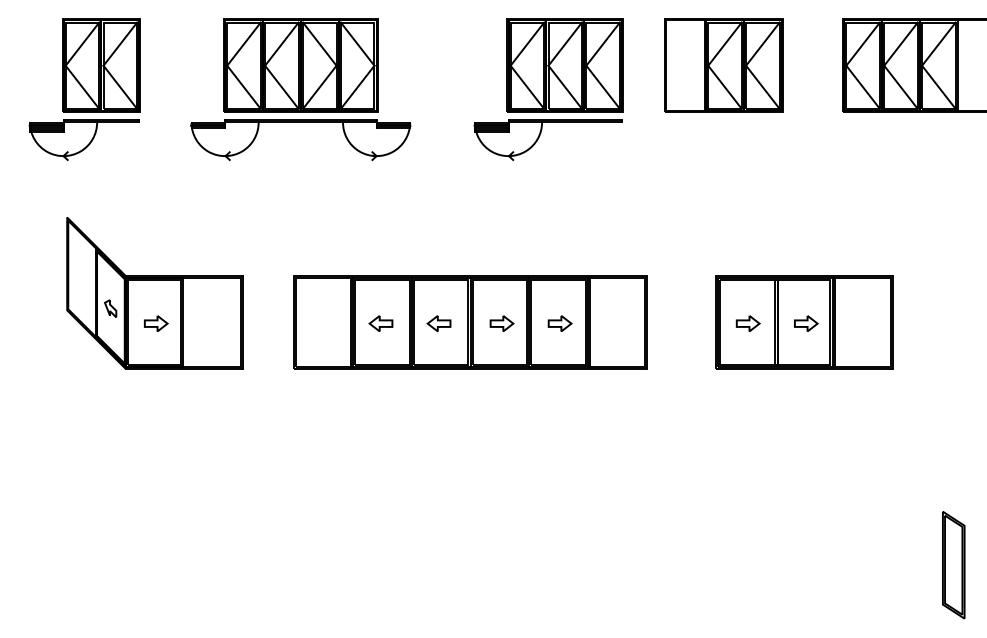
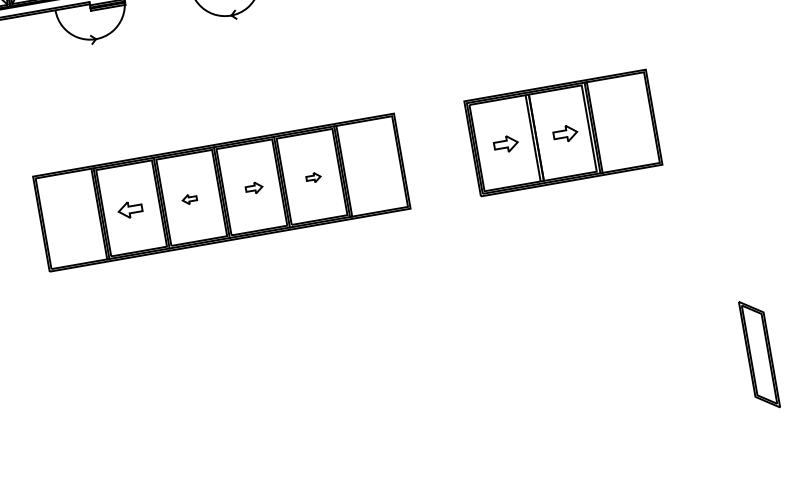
part: (438, 323) -> (189, 199), size x0.6
part: (501, 323) -> (253, 188), size x0.7
part: (559, 323) -> (313, 177), size x0.6

